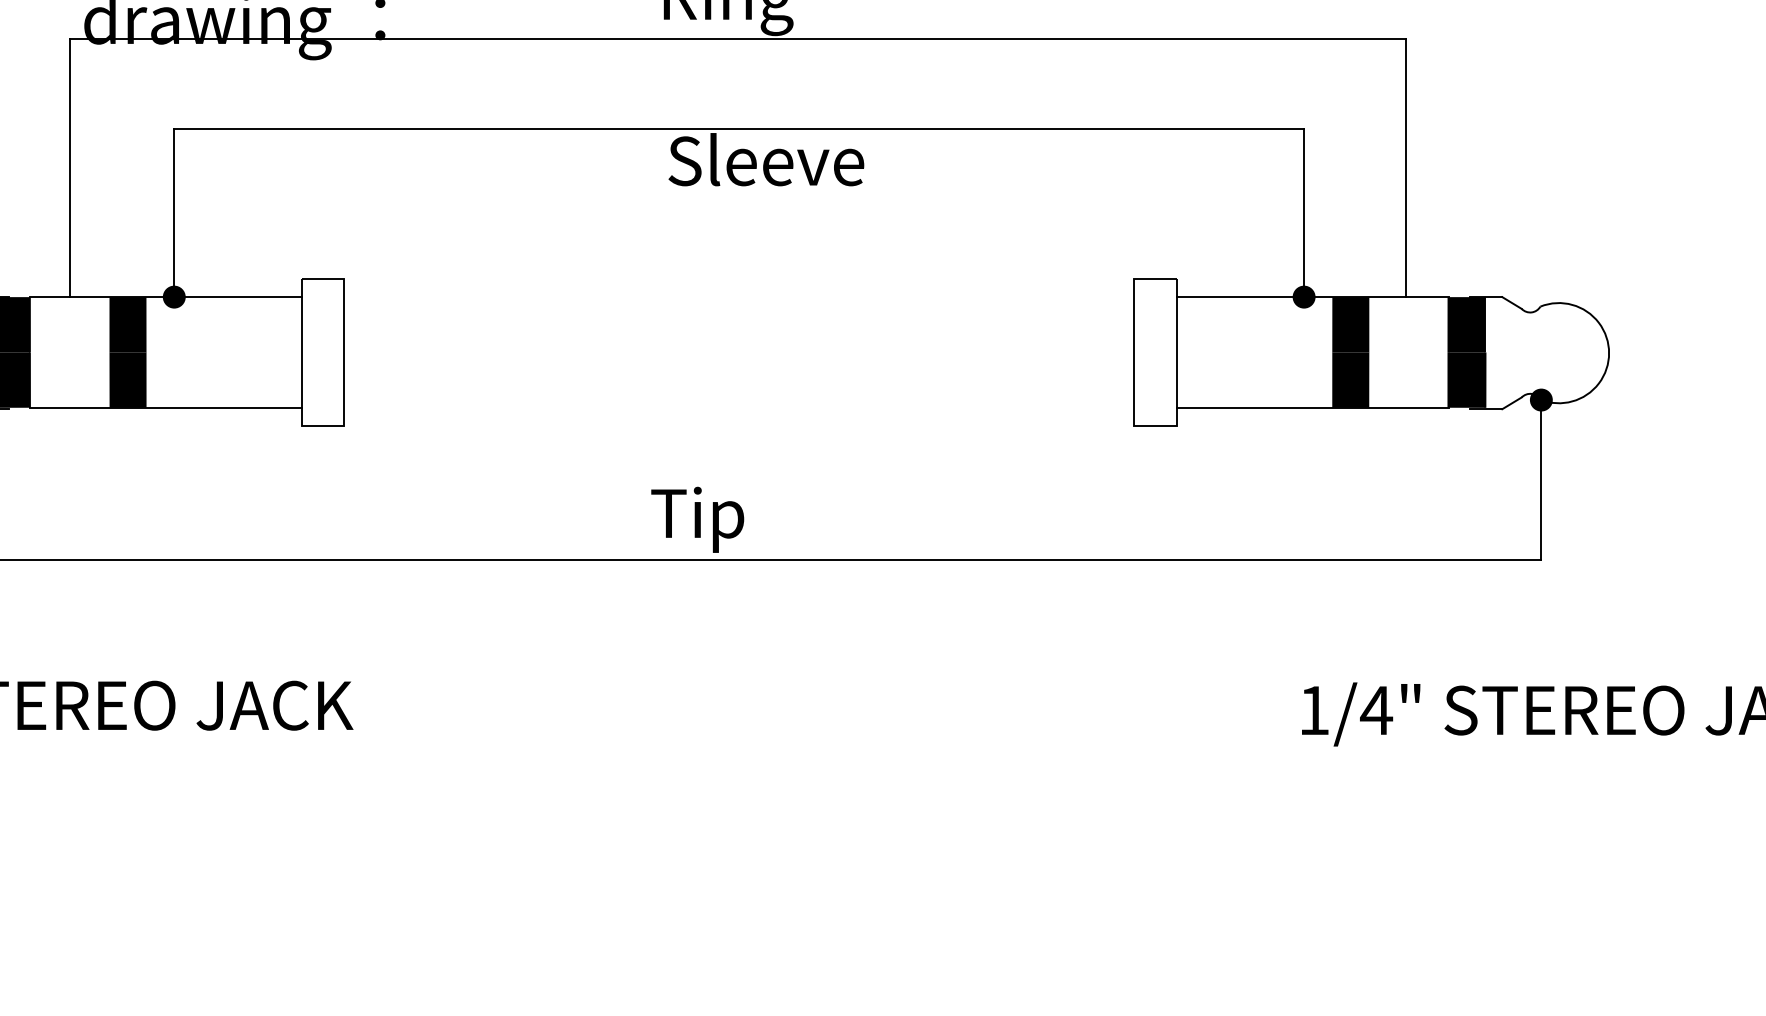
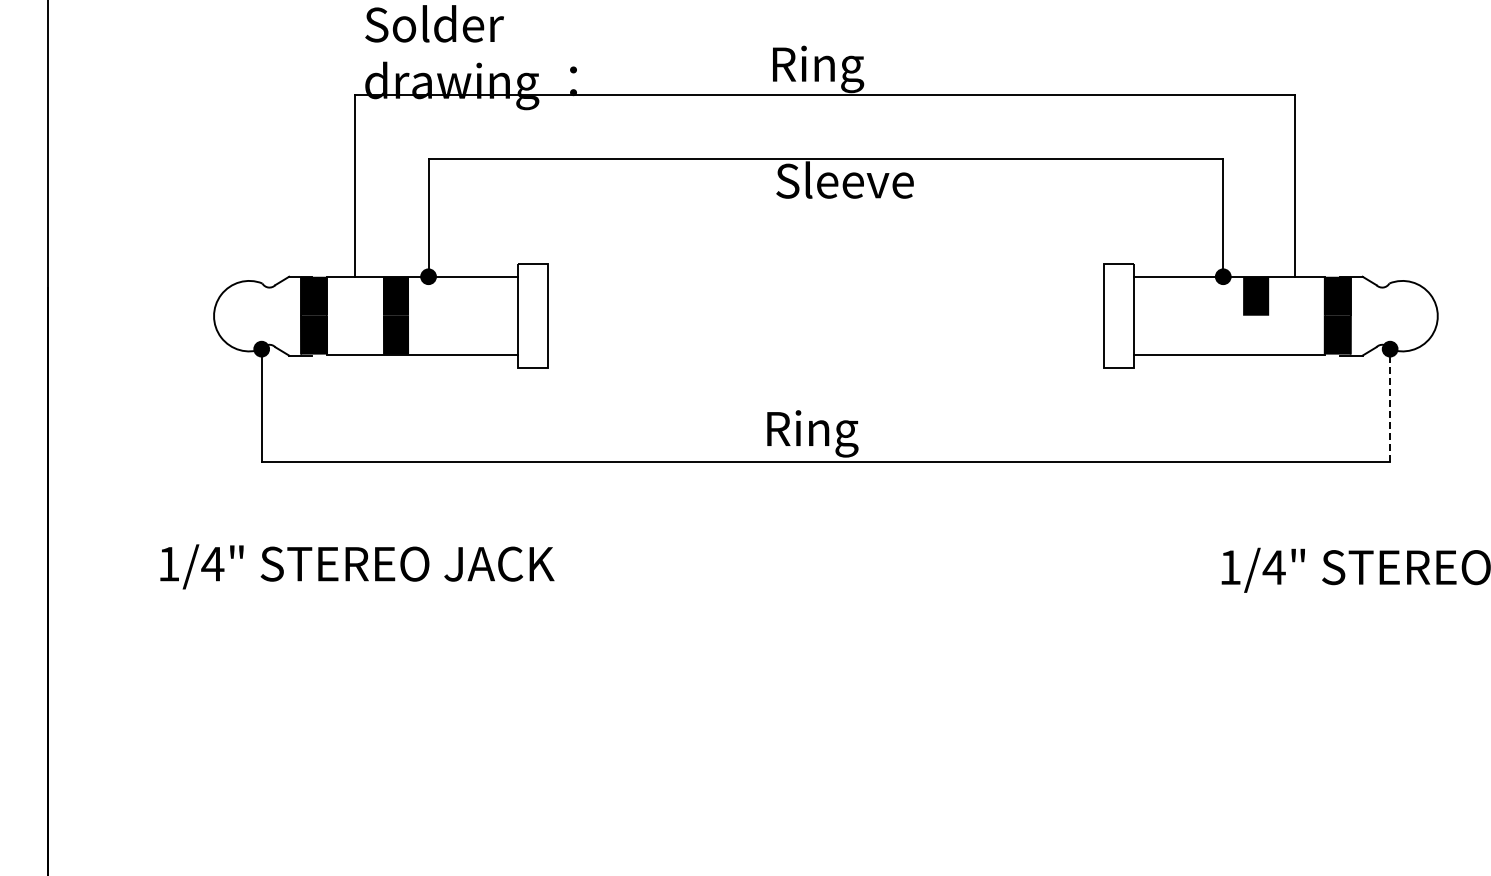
fill: (1351, 379) -> (1256, 334), removed
line: (1541, 478) -> (1390, 404), solid -> dashed
text: (718, 519) -> (811, 433), Tip -> Ring

